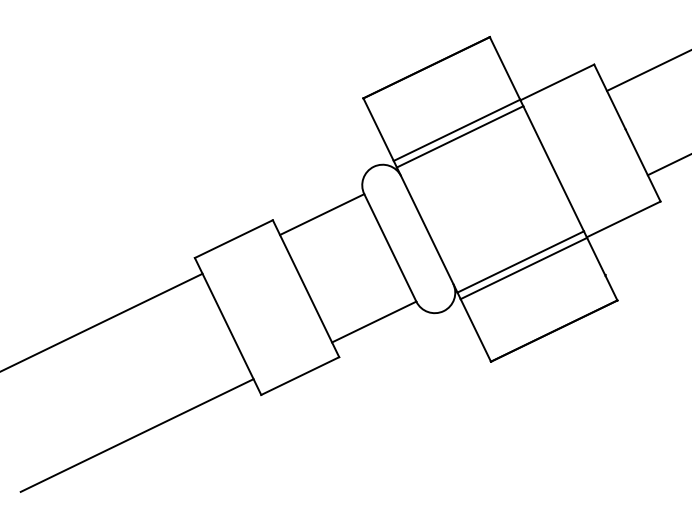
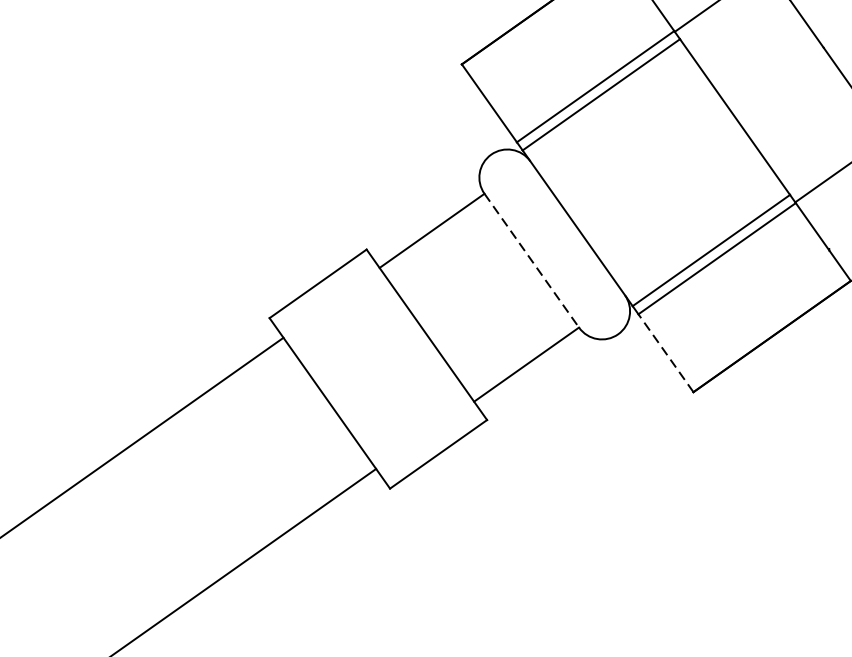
line: (390, 247) -> (531, 260), solid -> dashed
line: (475, 330) -> (665, 353), solid -> dashed

